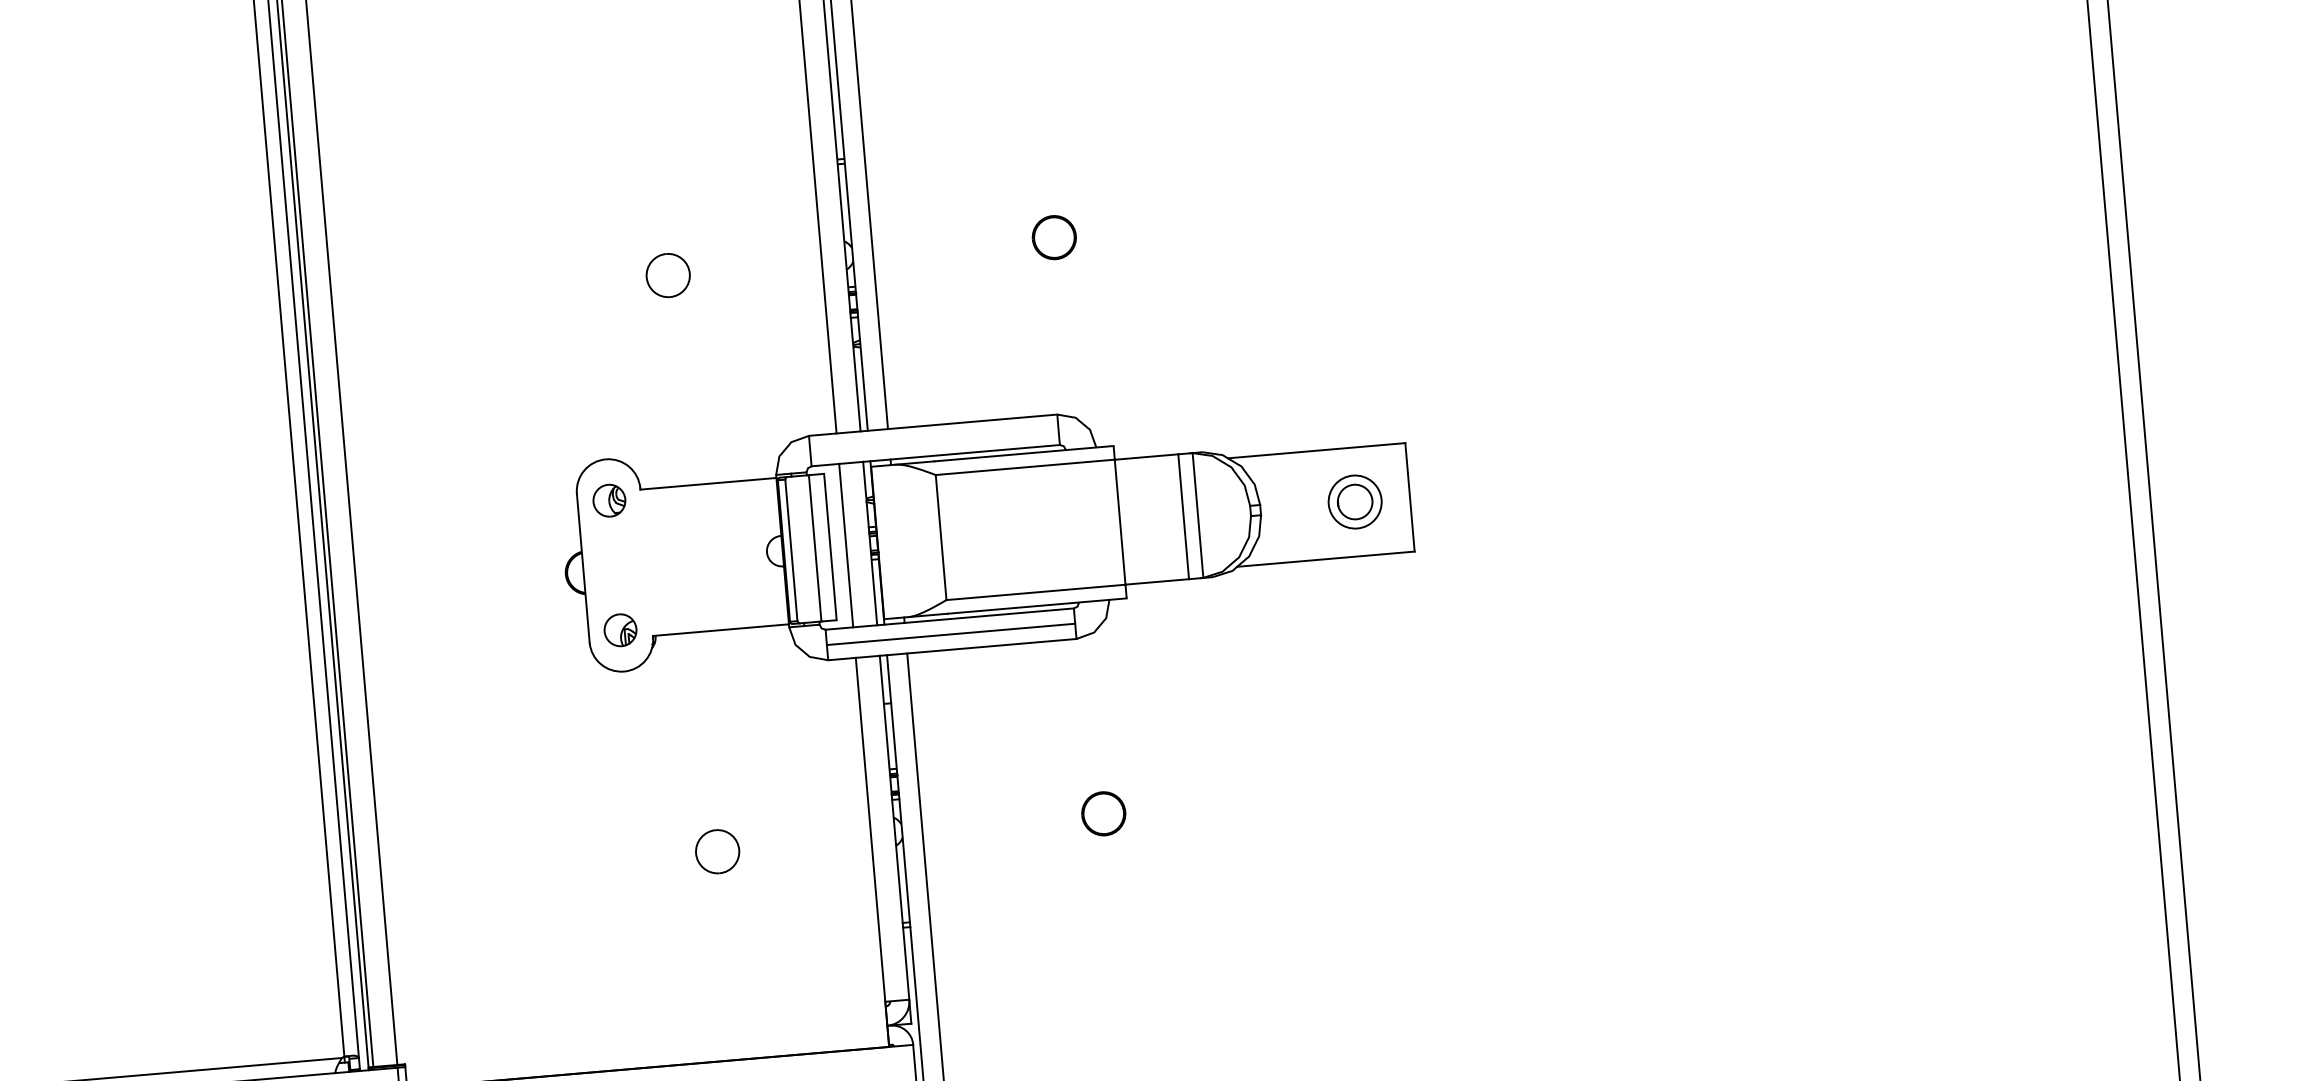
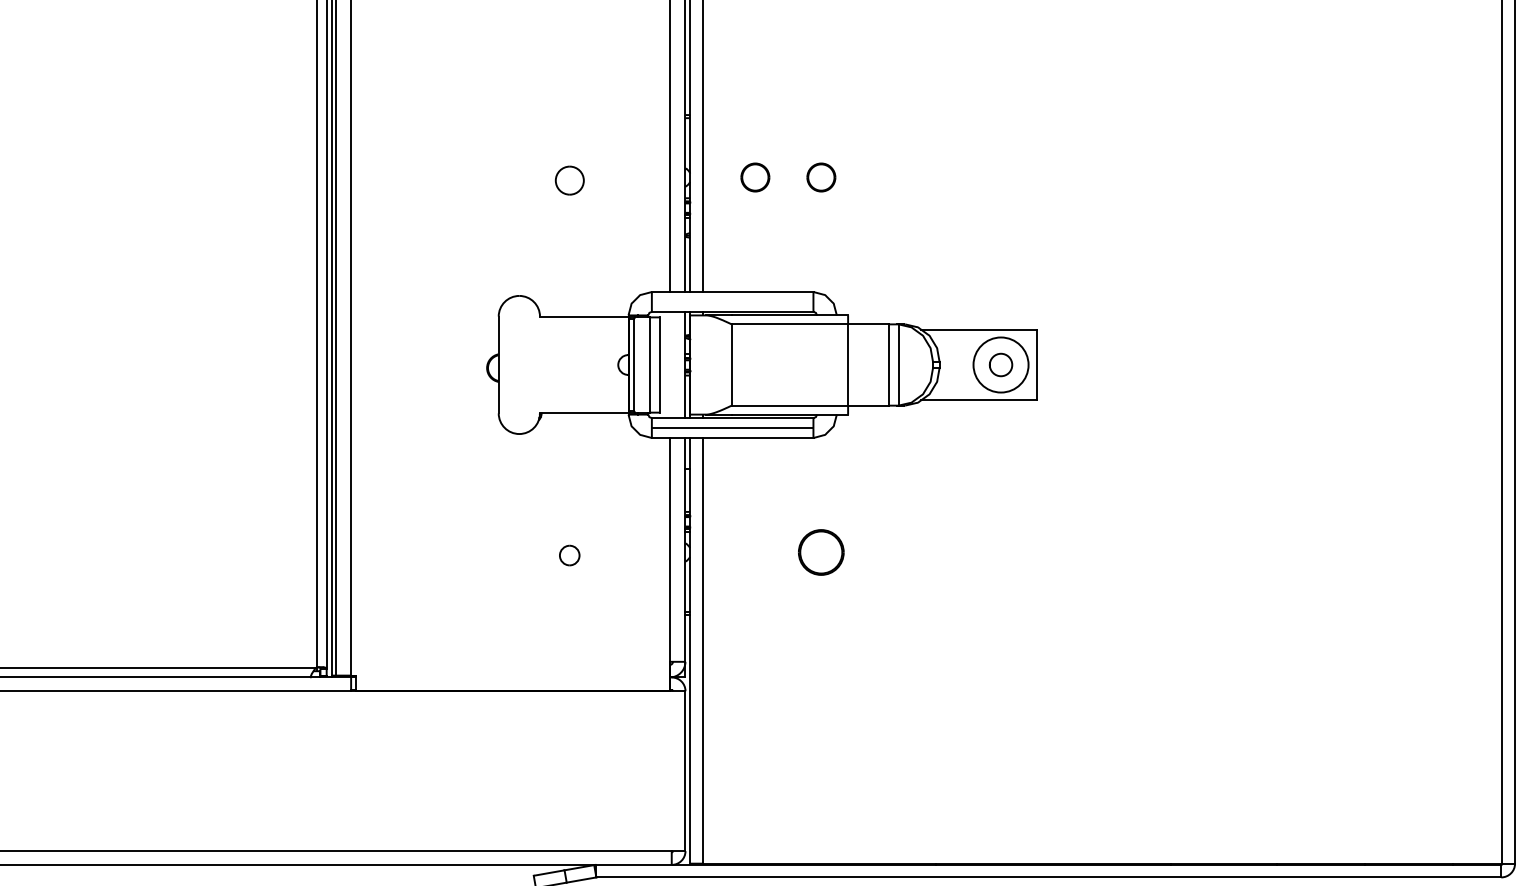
part: (953, 246) -> (755, 177), added
part: (609, 500) -> (519, 322), removed
circle: (1354, 501) -> (1000, 364), size x1.6
line: (845, 544) -> (669, 364), removed
part: (620, 629) -> (519, 406), removed
part: (1103, 813) -> (821, 552), size x1.6
part: (717, 851) -> (569, 555), size x0.7

